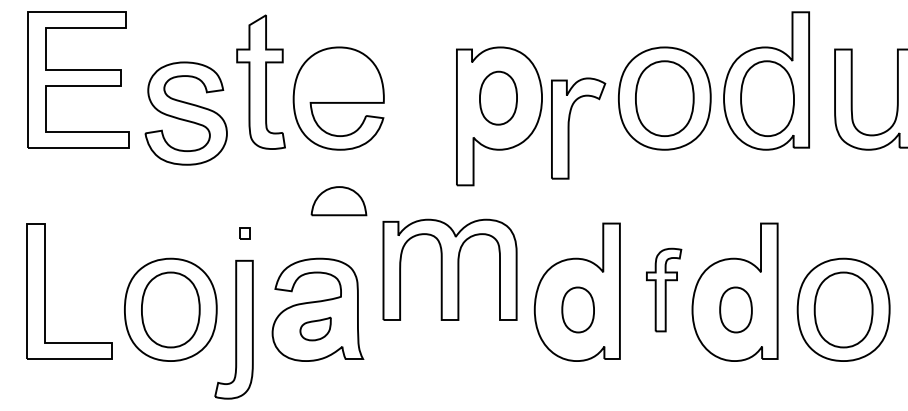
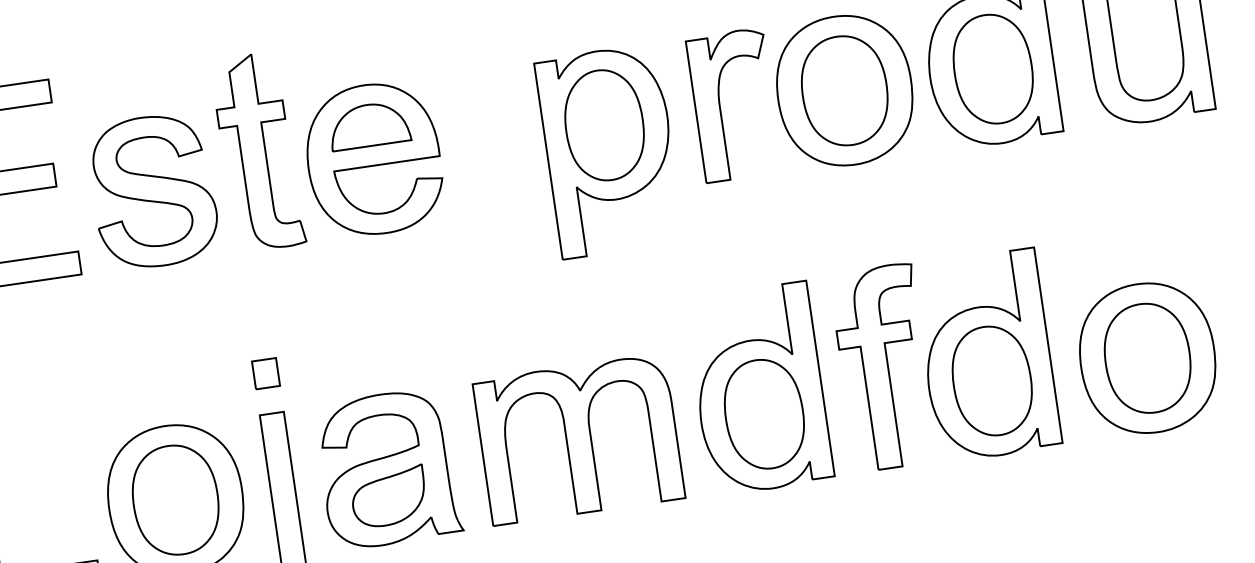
part: (498, 97) -> (604, 124), size x1.43
part: (185, 113) -> (152, 191), moved
part: (569, 128) -> (721, 107), moved
part: (338, 201) -> (368, 126), moved
part: (244, 233) -> (266, 374), size x1.67
part: (449, 269) -> (577, 439), moved
part: (663, 289) -> (883, 366), size x1.67
part: (577, 309) -> (763, 413), size x1.67
part: (735, 309) -> (991, 380), size x1.67
part: (315, 328) -> (388, 496), size x1.67

